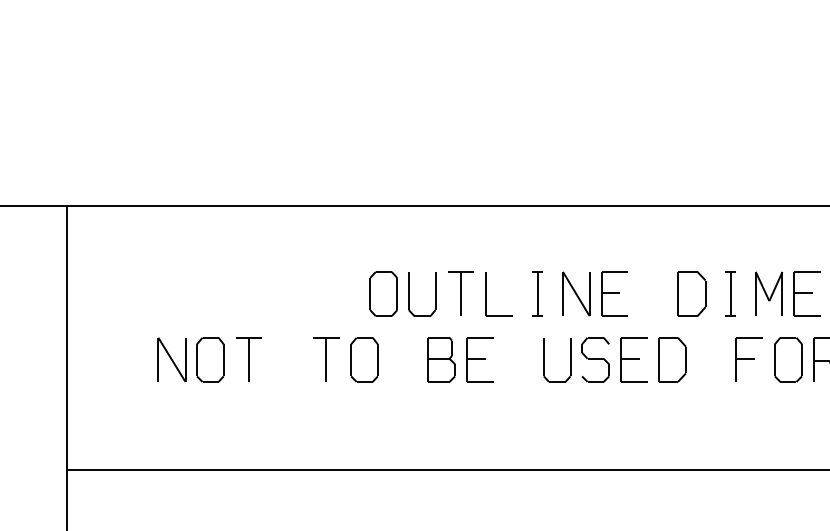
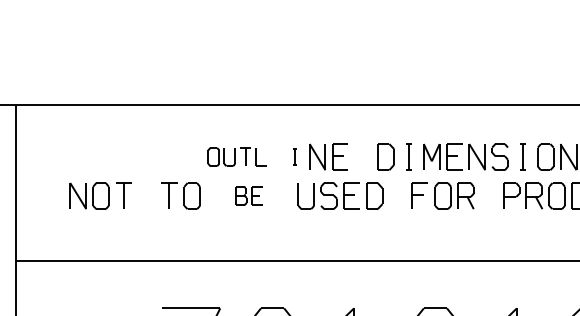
part: (440, 292) -> (237, 156), size x0.7
part: (537, 292) -> (294, 156), size x0.6
part: (459, 358) -> (248, 195), size x0.7

